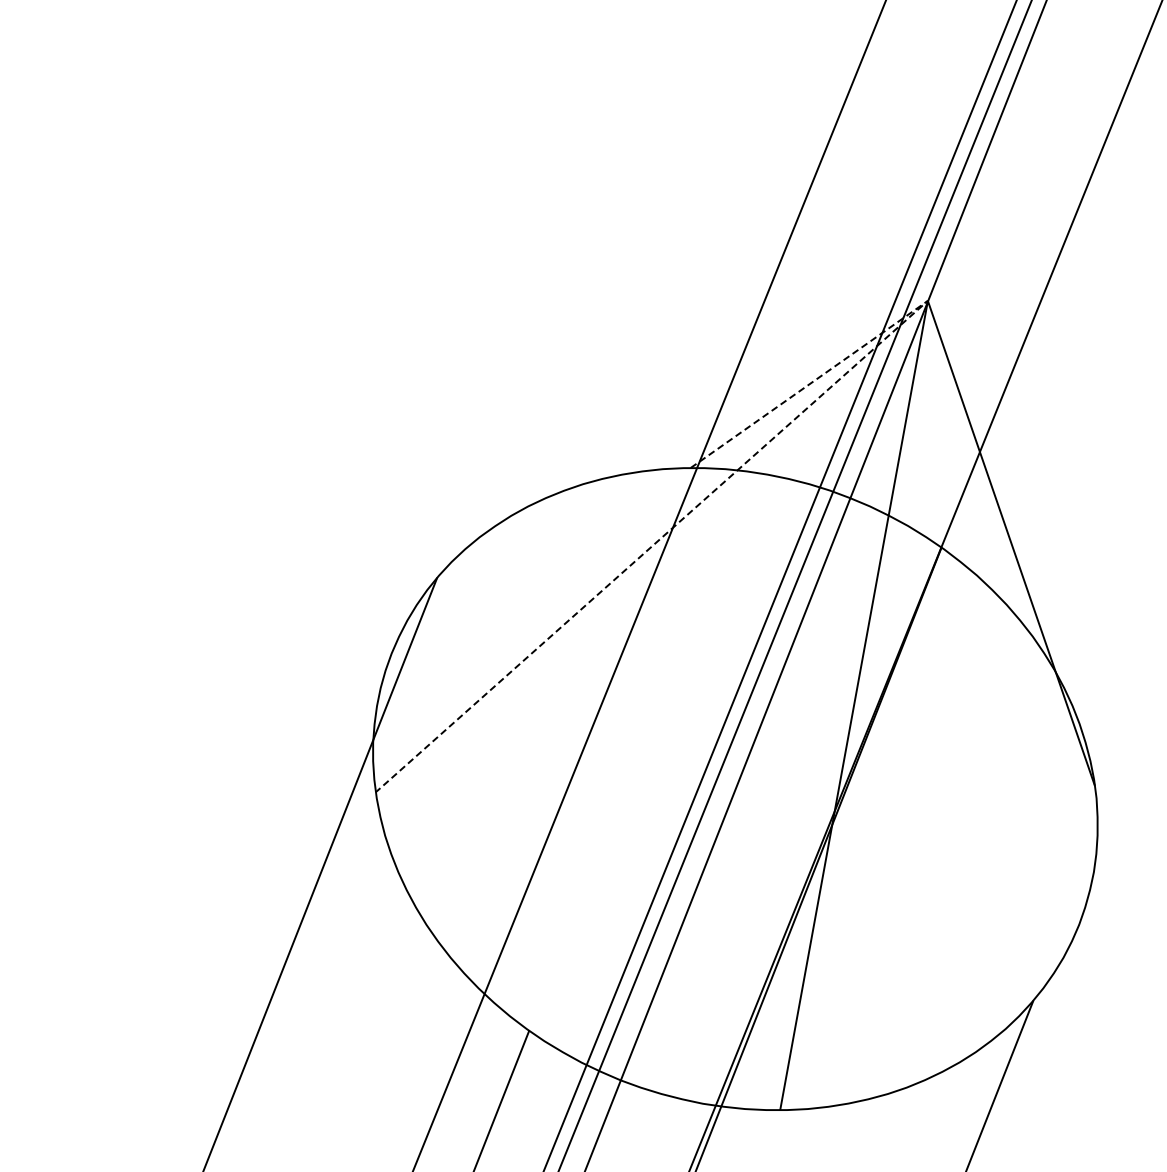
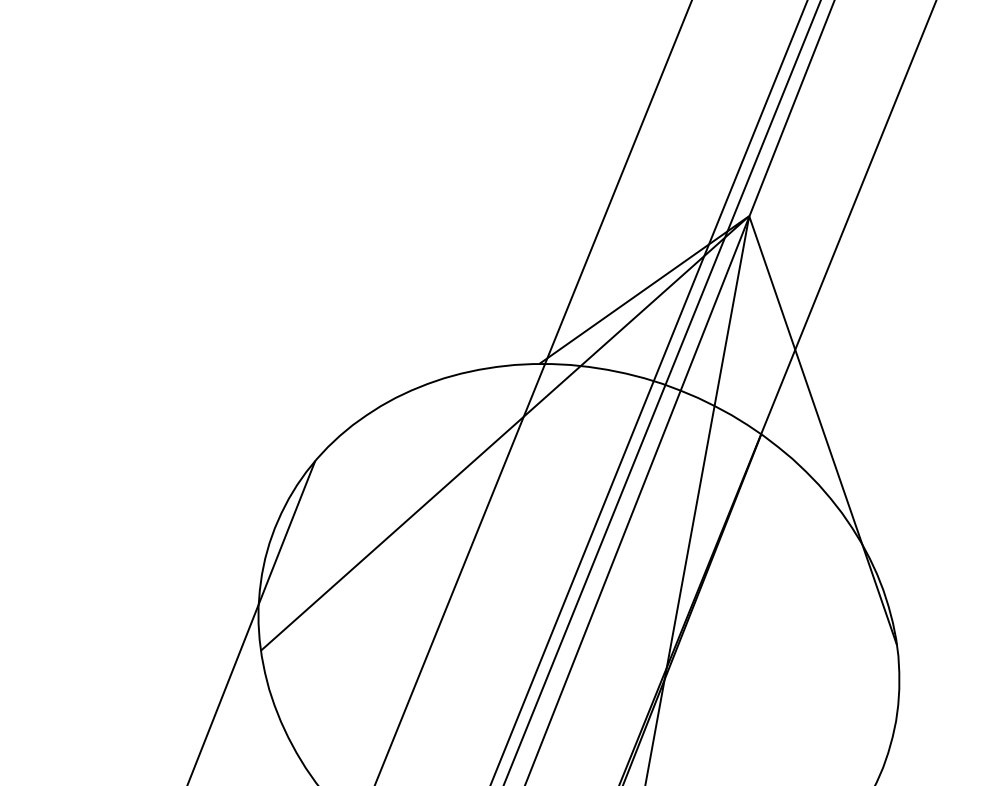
line: (760, 449) -> (601, 347), dashed -> solid

